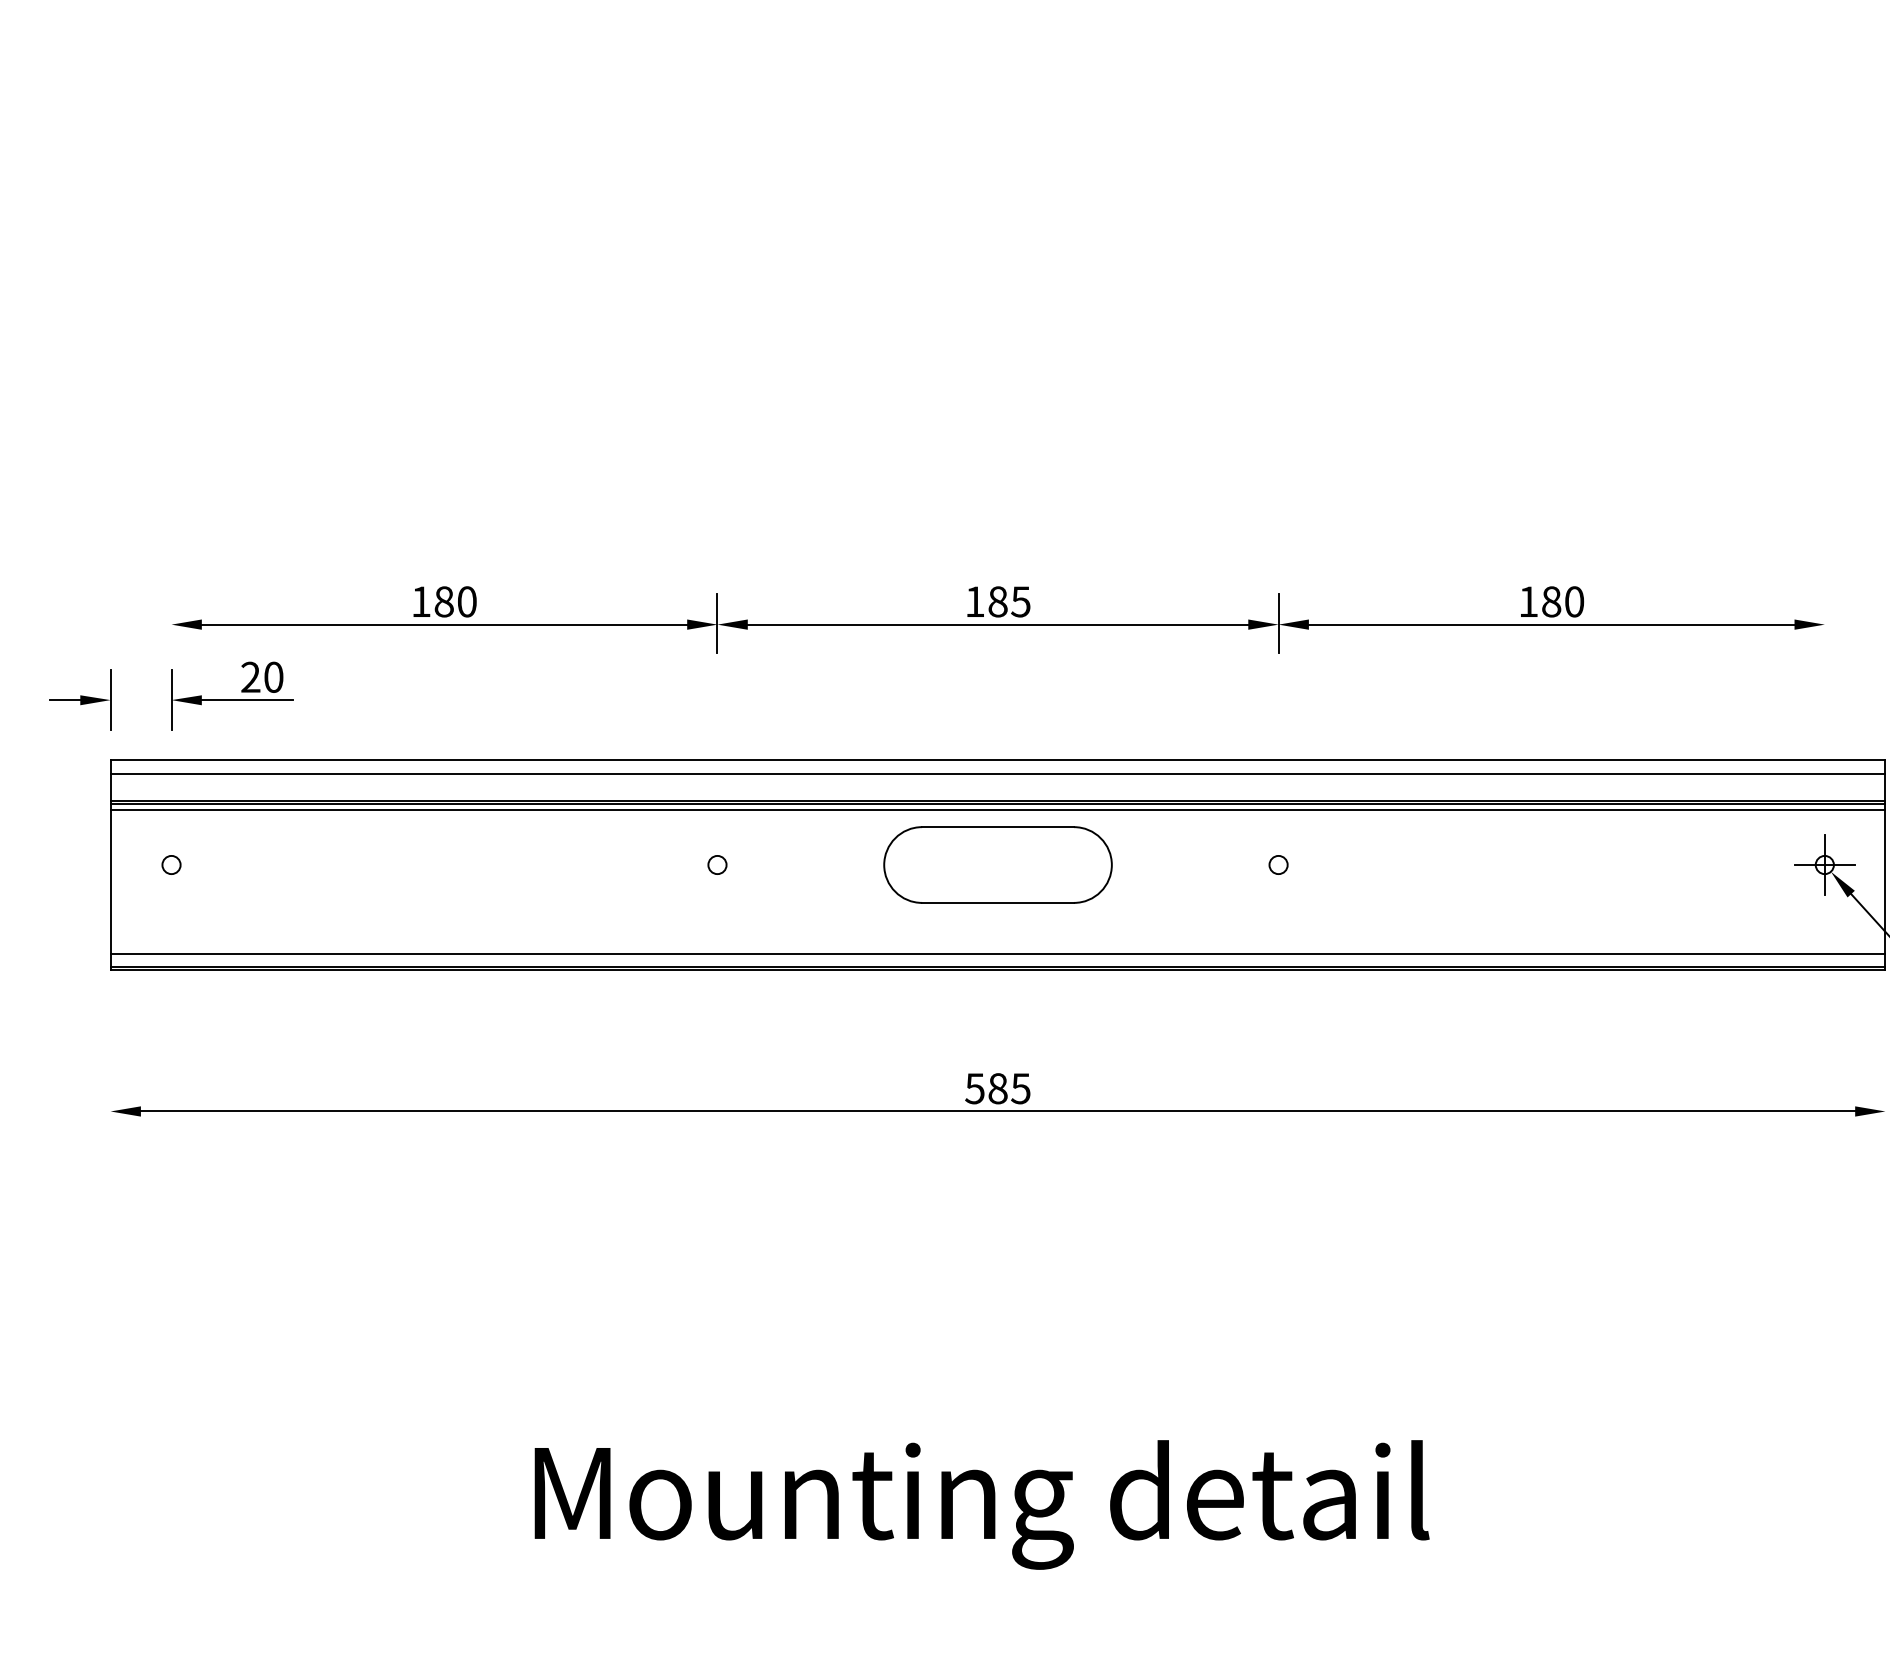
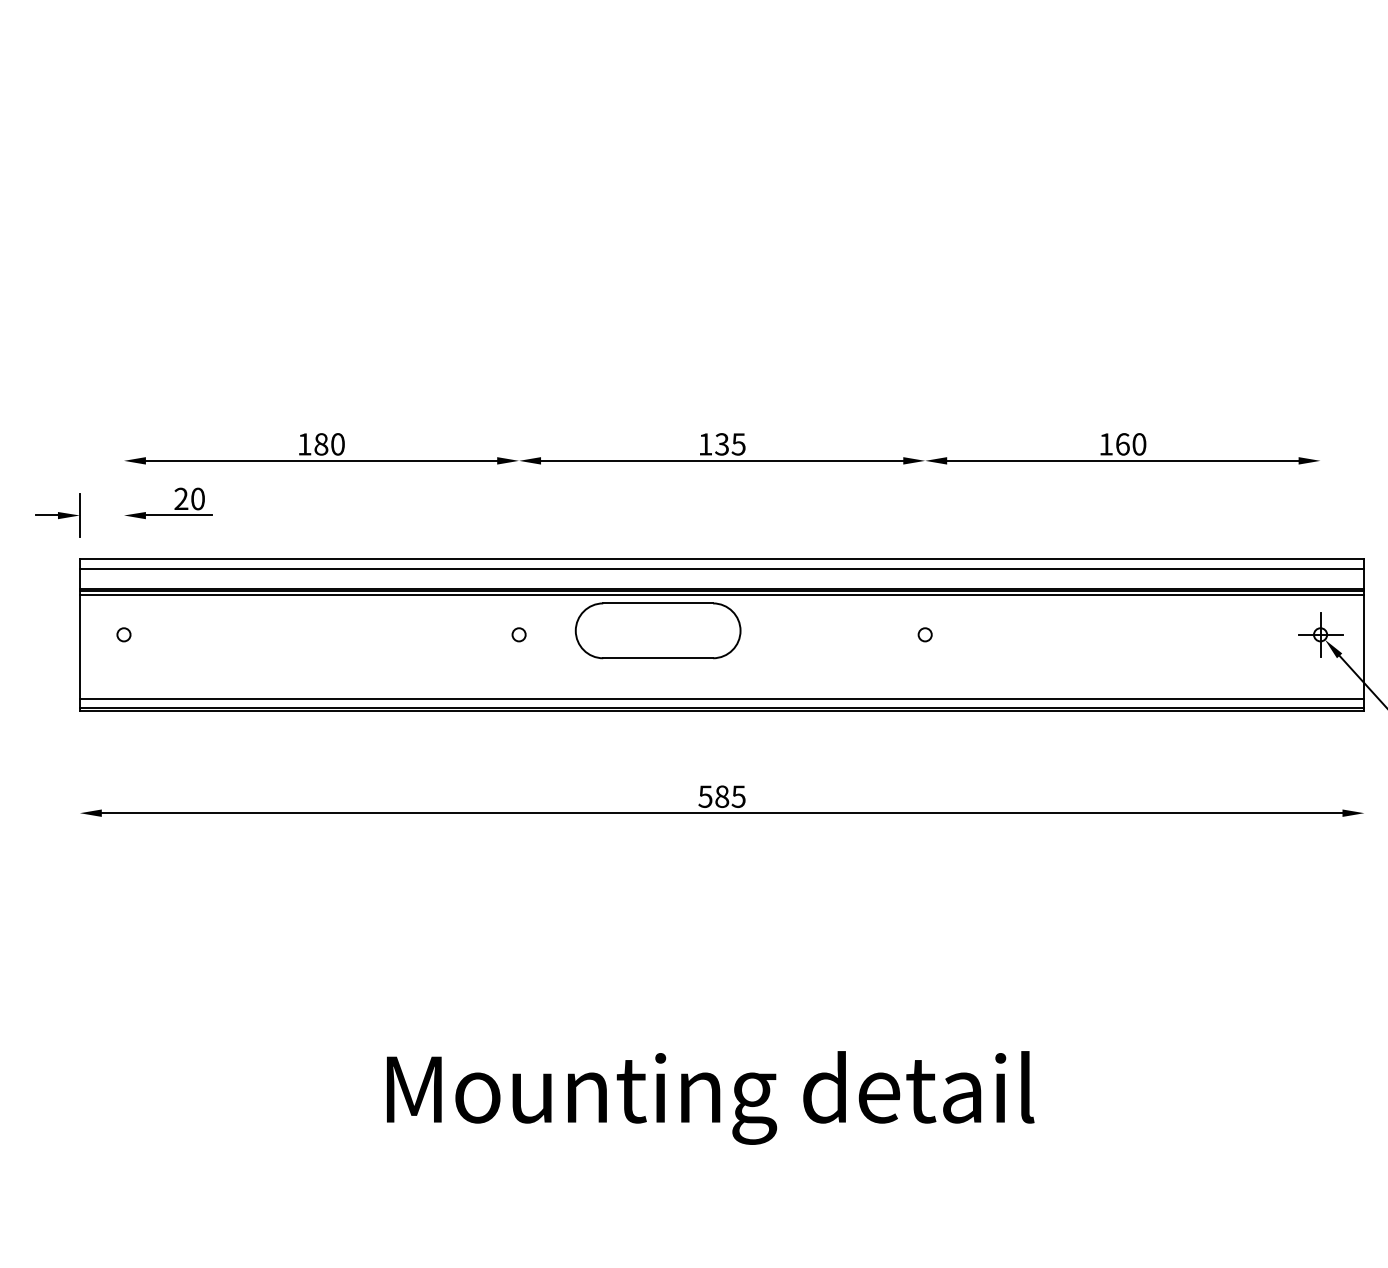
text: (998, 602) -> (722, 444), 185 -> 135
text: (1551, 602) -> (1122, 444), 180 -> 160
line: (718, 622) -> (519, 459), removed
line: (1278, 622) -> (925, 459), removed
line: (170, 700) -> (123, 515), removed
part: (997, 864) -> (657, 630), moved

